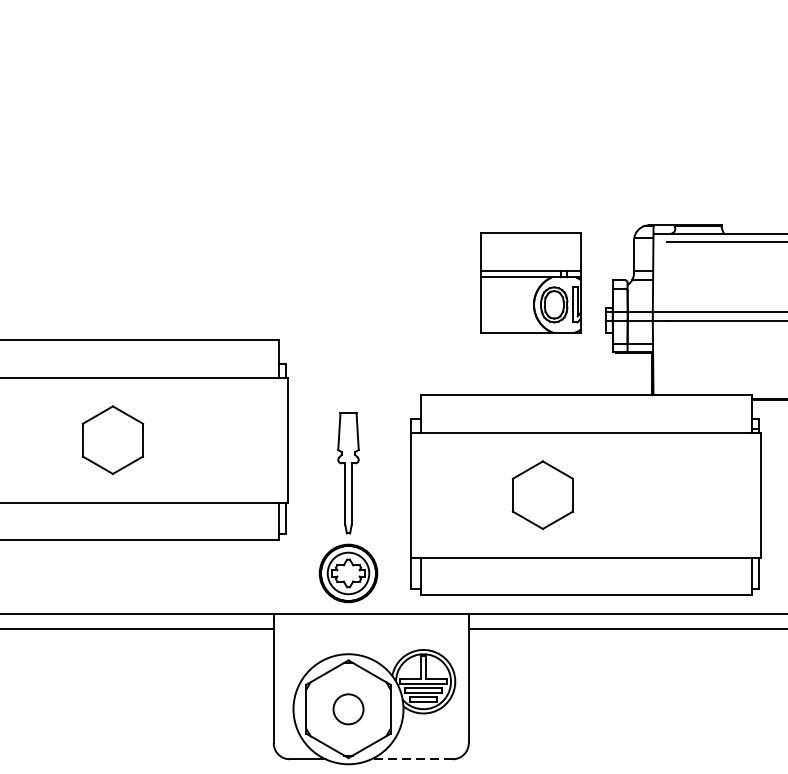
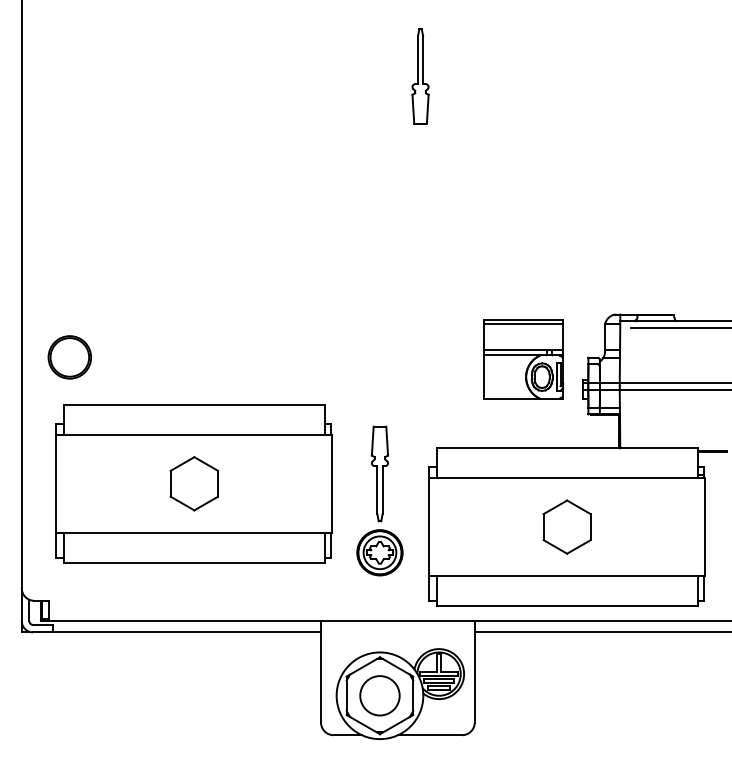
line: (530, 238) -> (523, 324), added
part: (542, 494) -> (566, 526), moved
part: (347, 507) -> (379, 500), moved
circle: (347, 708) -> (379, 695), size x1.67
line: (411, 759) -> (429, 735), dashed -> solid

